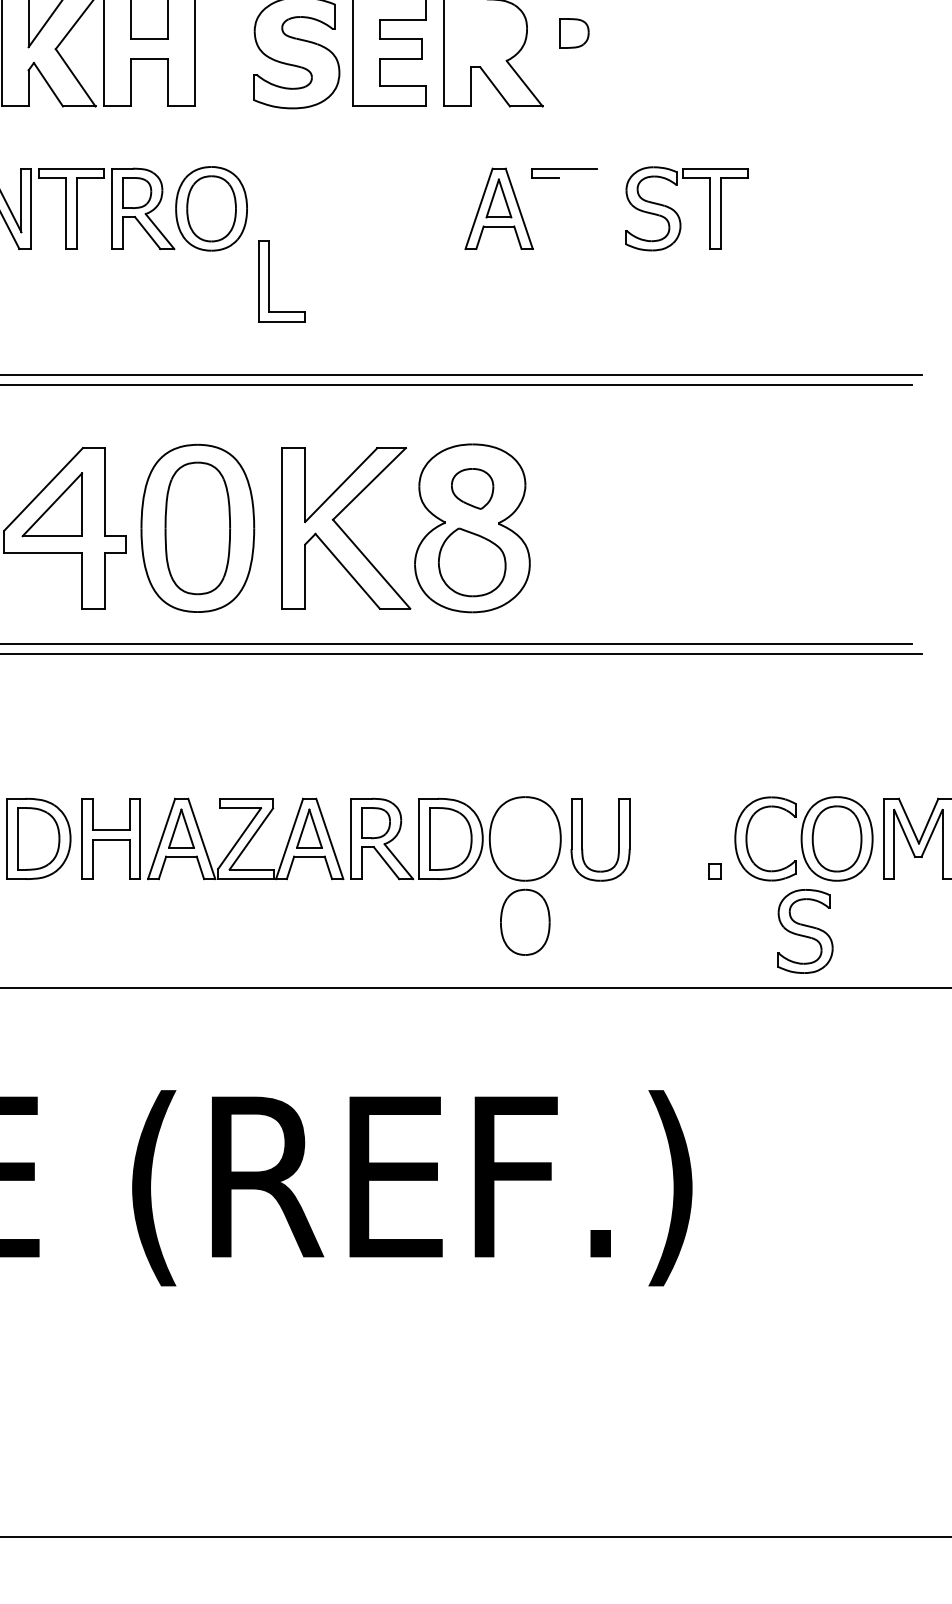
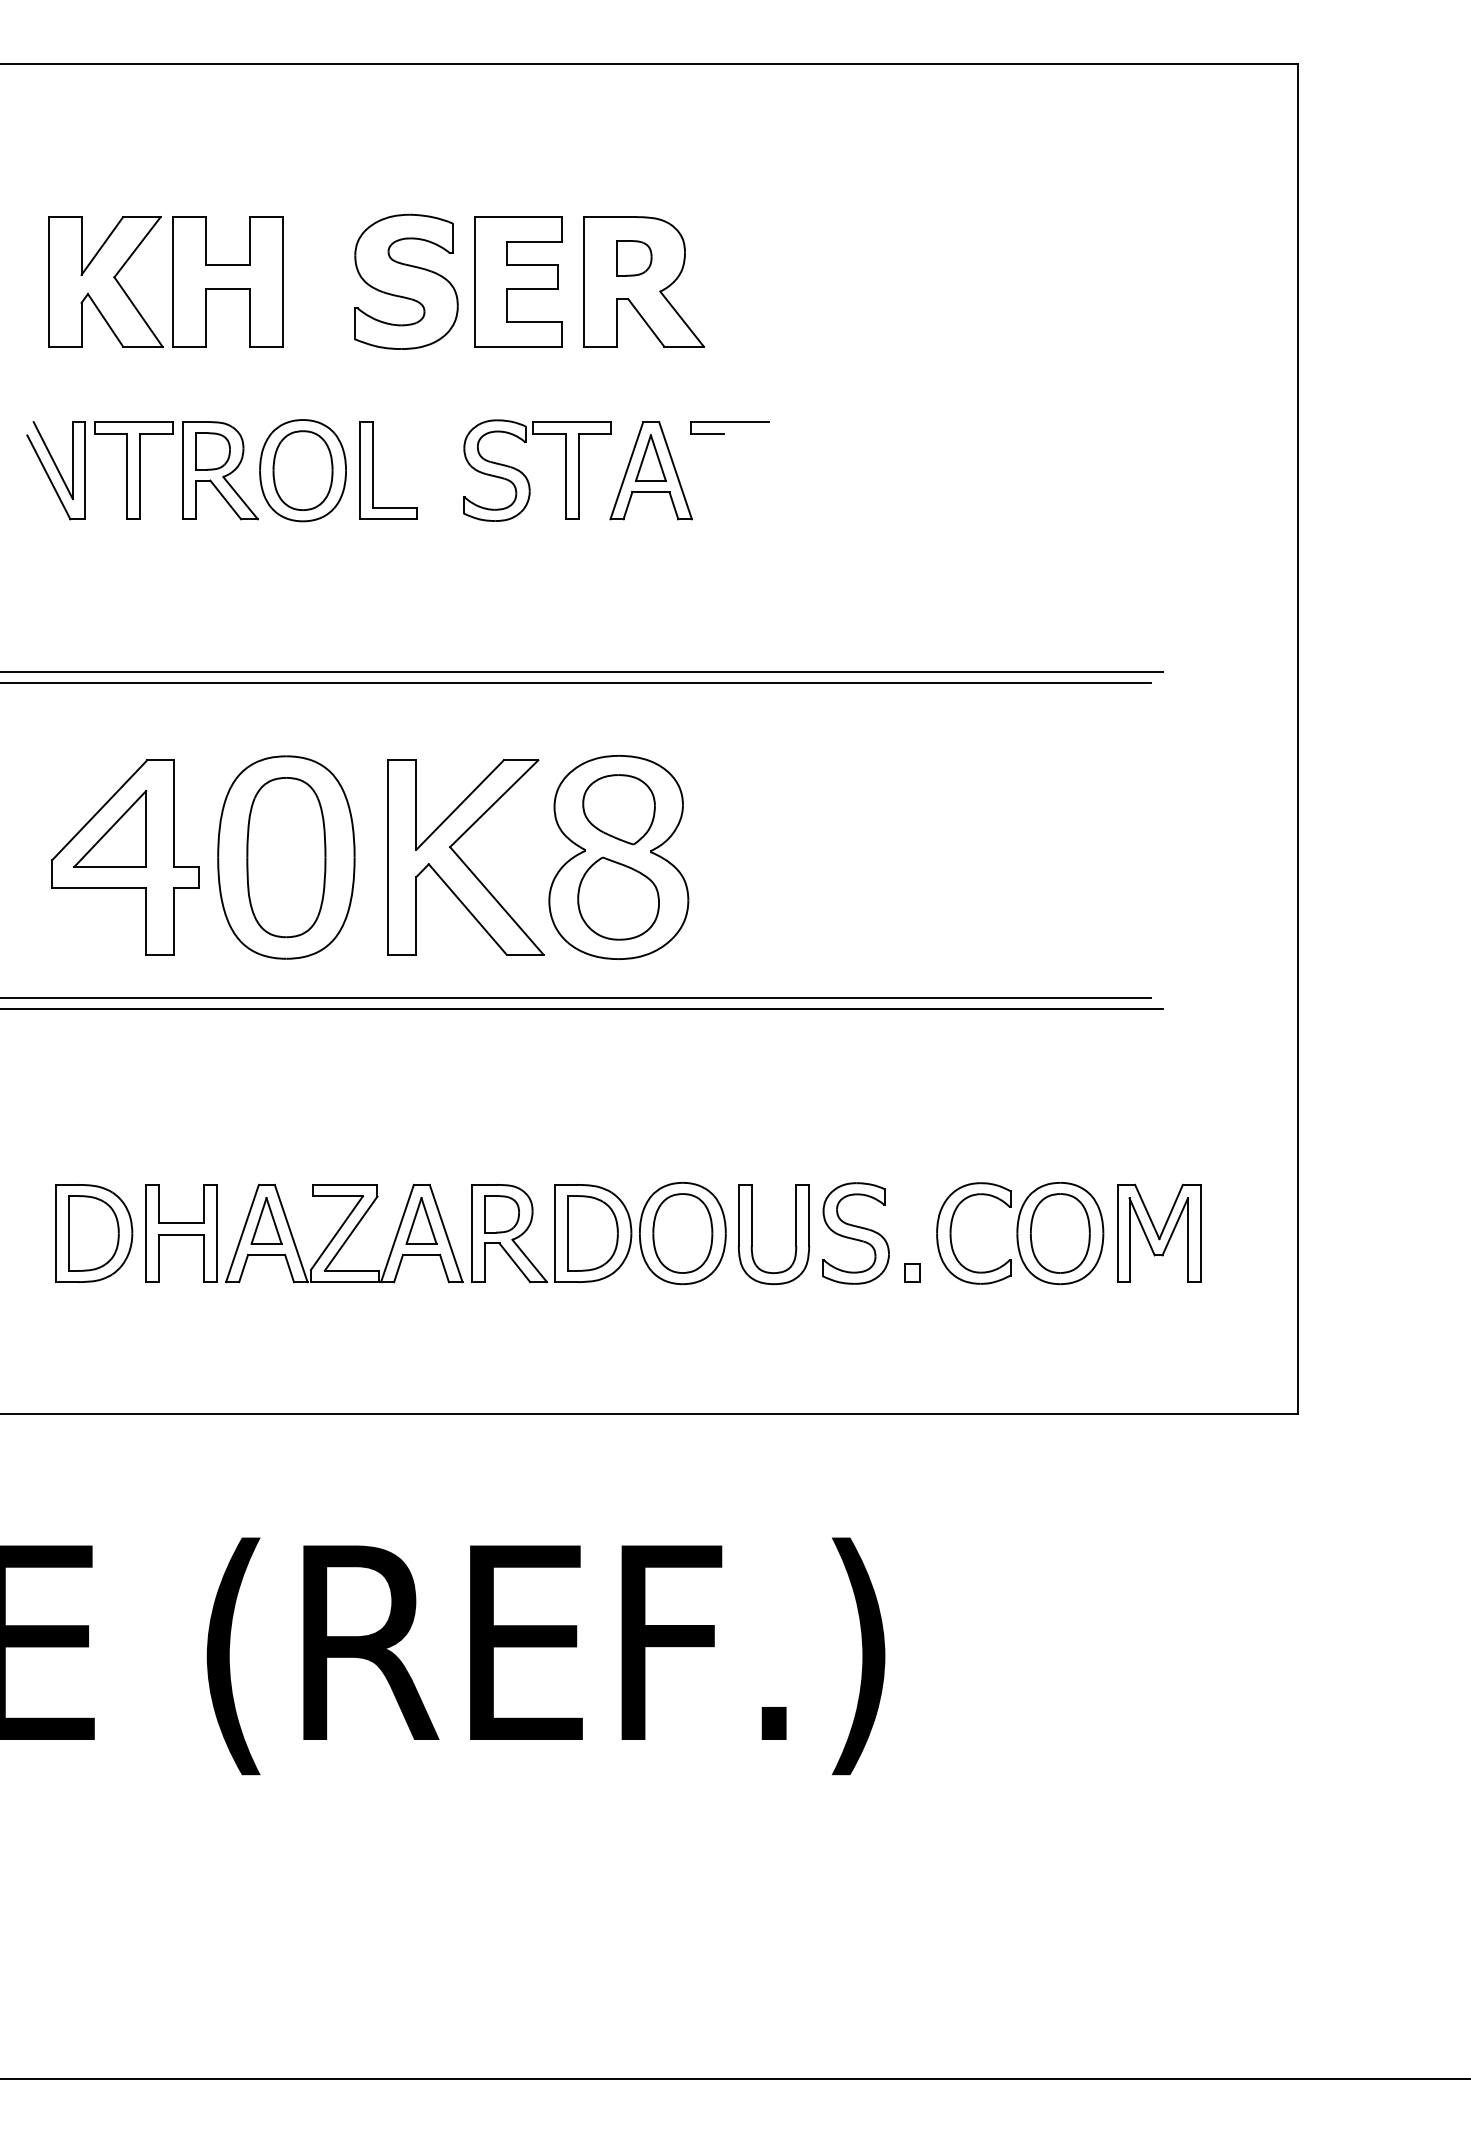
part: (574, 33) -> (634, 258), moved
part: (677, 213) -> (526, 476), moved
part: (269, 281) -> (373, 470), moved
part: (472, 488) -> (618, 809), size x1.43
part: (525, 922) -> (682, 1233), moved
part: (805, 931) -> (855, 1233), moved

